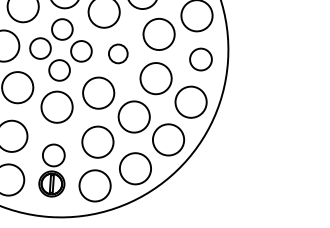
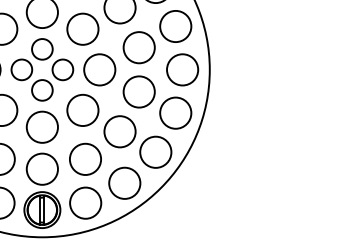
circle: (117, 53) -> (99, 69), size x1.67
circle: (200, 59) -> (182, 69), size x1.43
part: (52, 170) -> (42, 190), size x1.43

